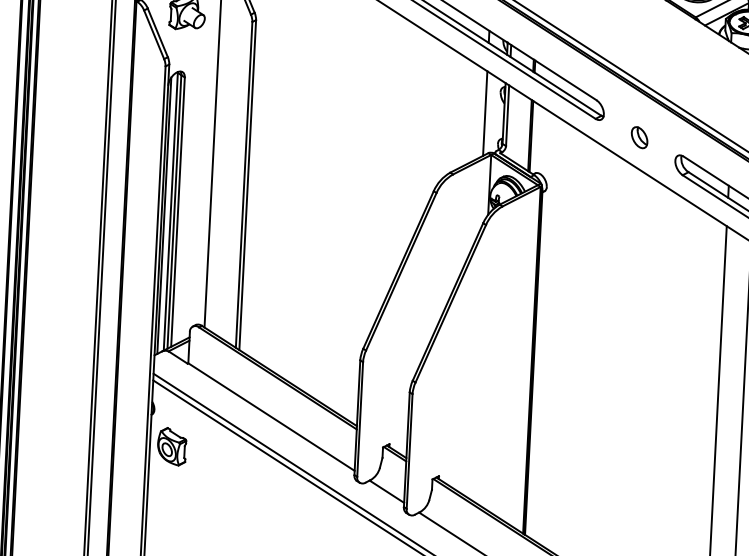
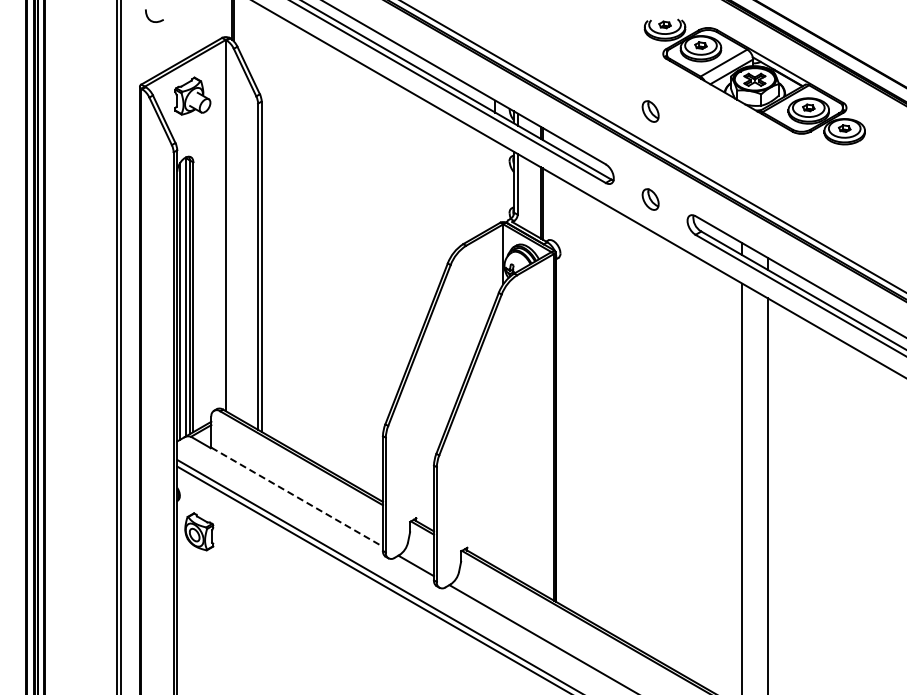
part: (643, 49) -> (650, 111), added
line: (485, 113) -> (495, 183), removed
line: (271, 417) -> (297, 497), solid -> dashed

